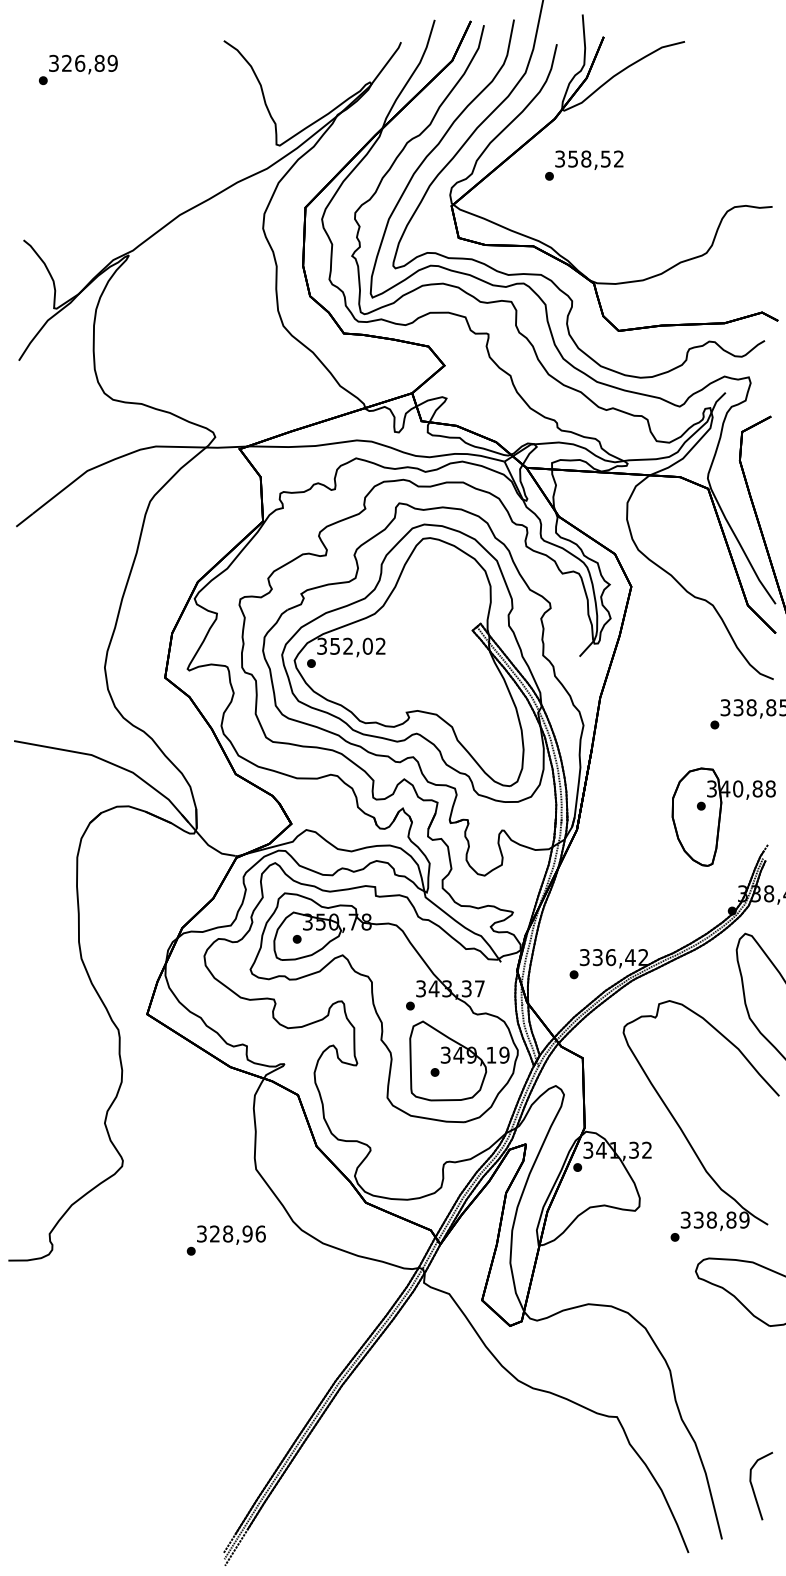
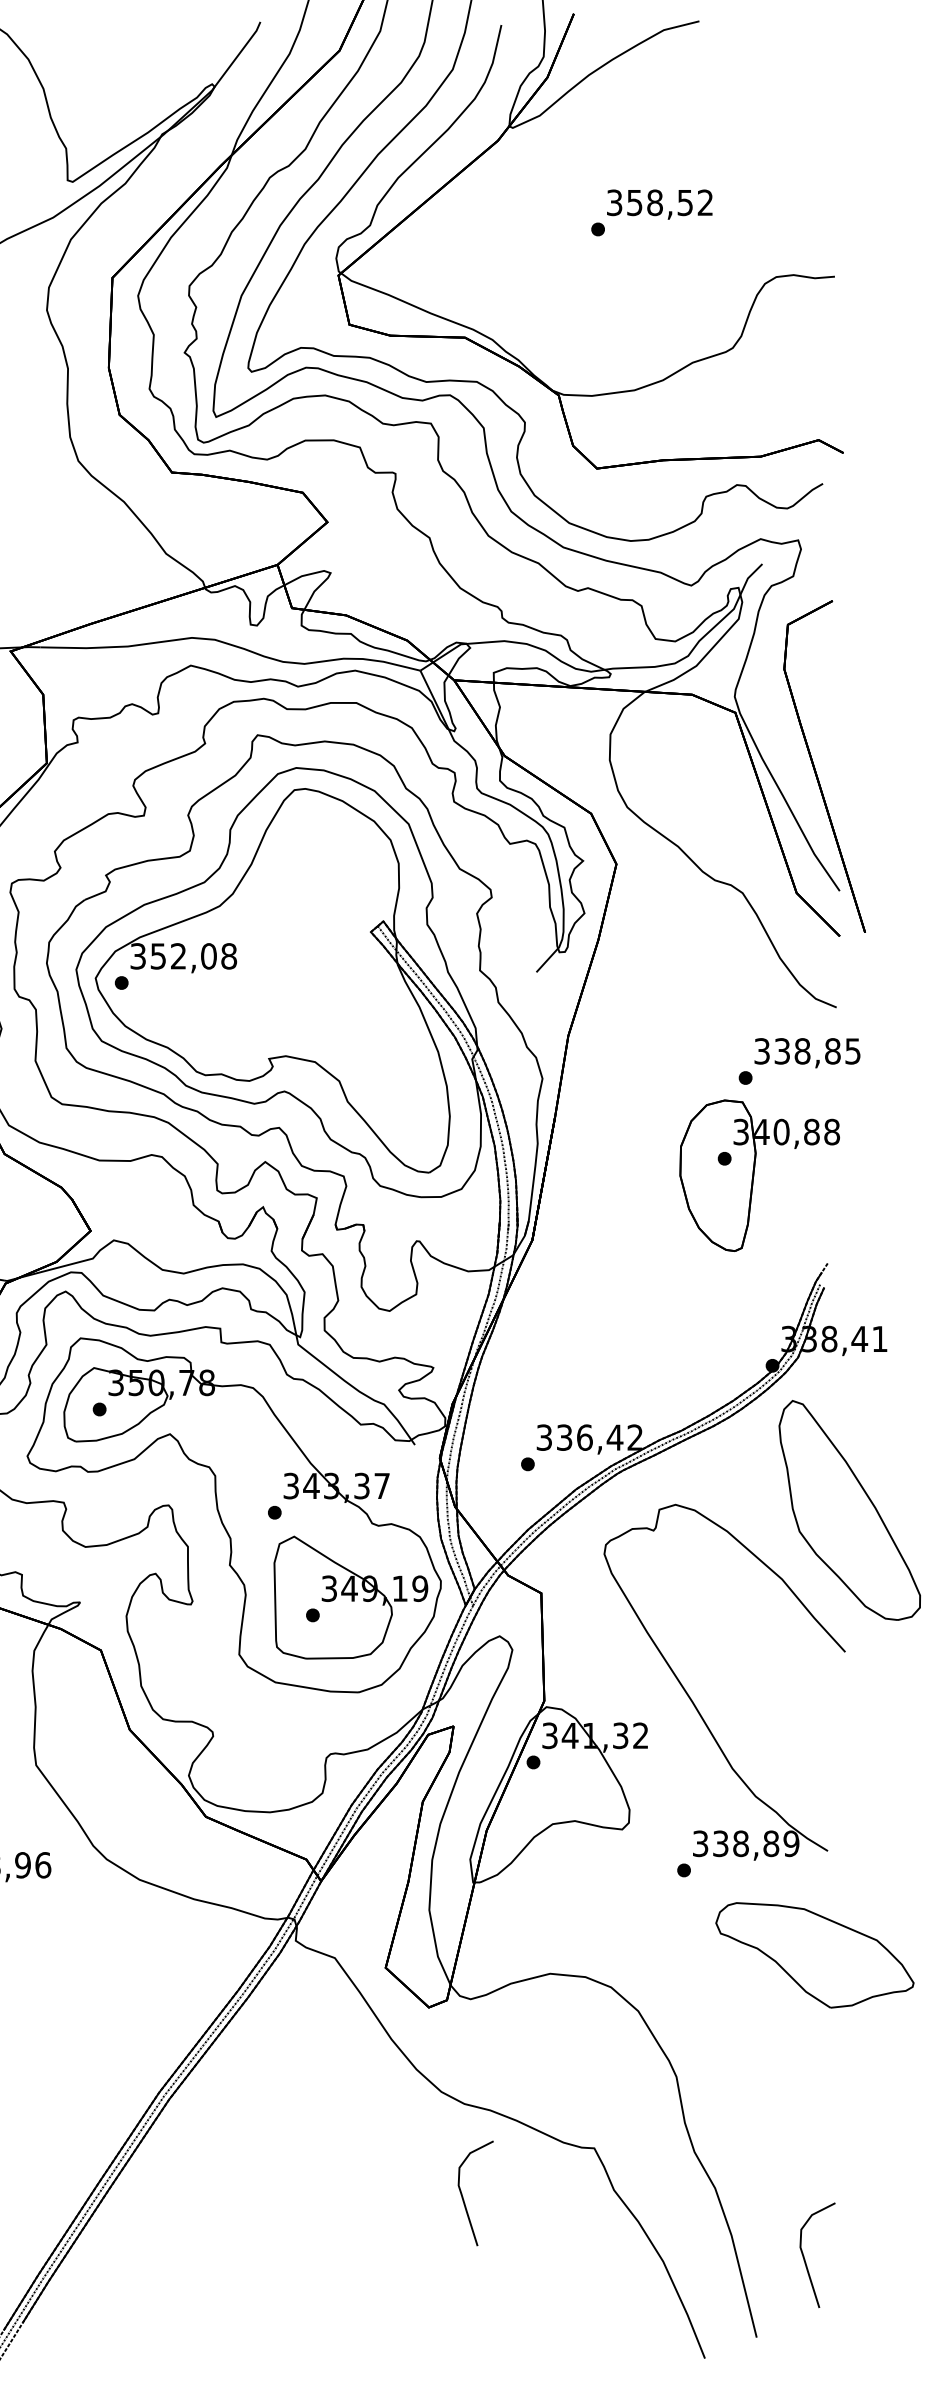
text: (584, 165) -> (652, 212), moved
text: (380, 645) -> (228, 955), 352,02 -> 352,08
part: (723, 816) -> (758, 1174), moved
curve: (532, 1447) -> (463, 2195), added

